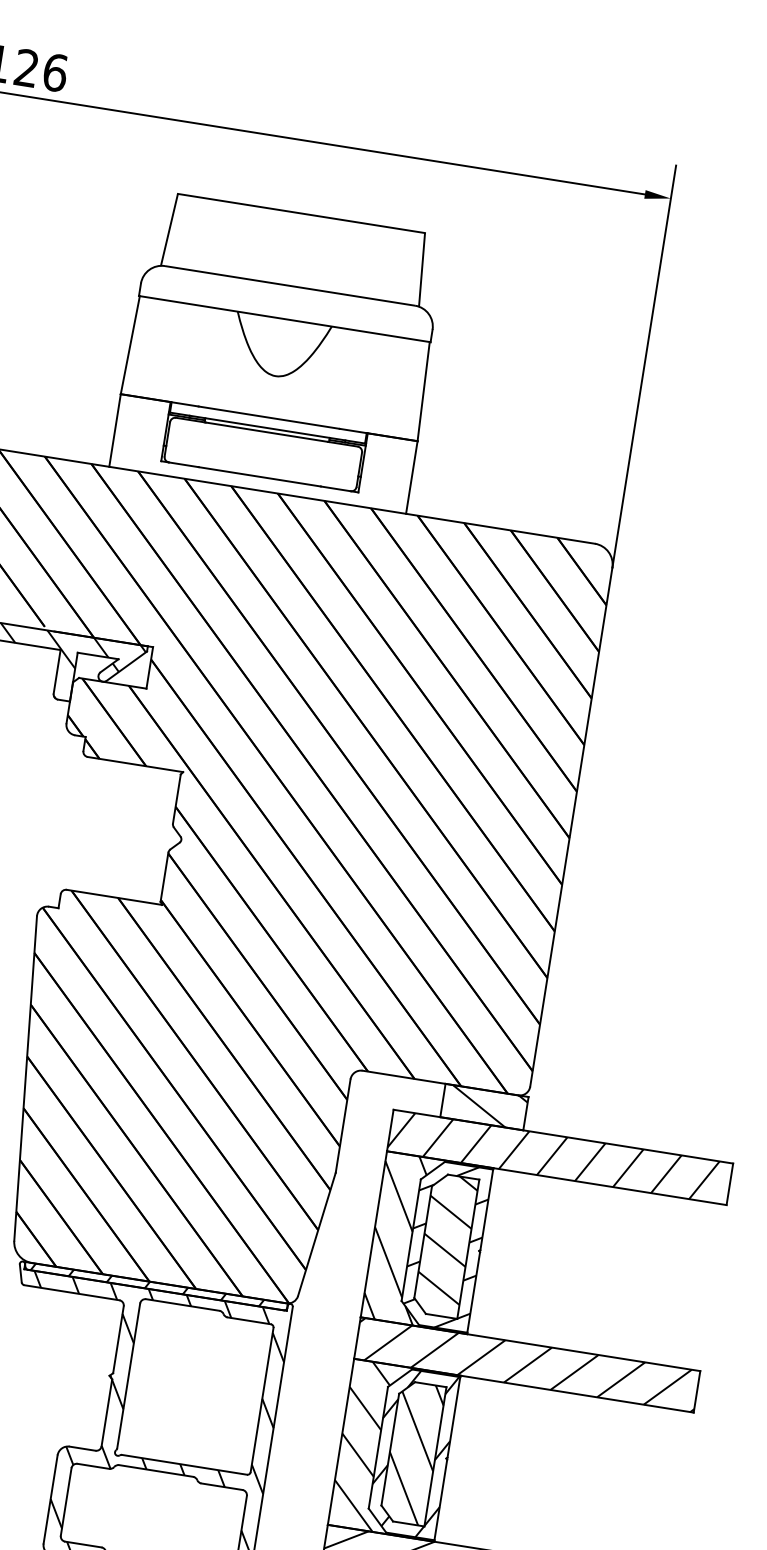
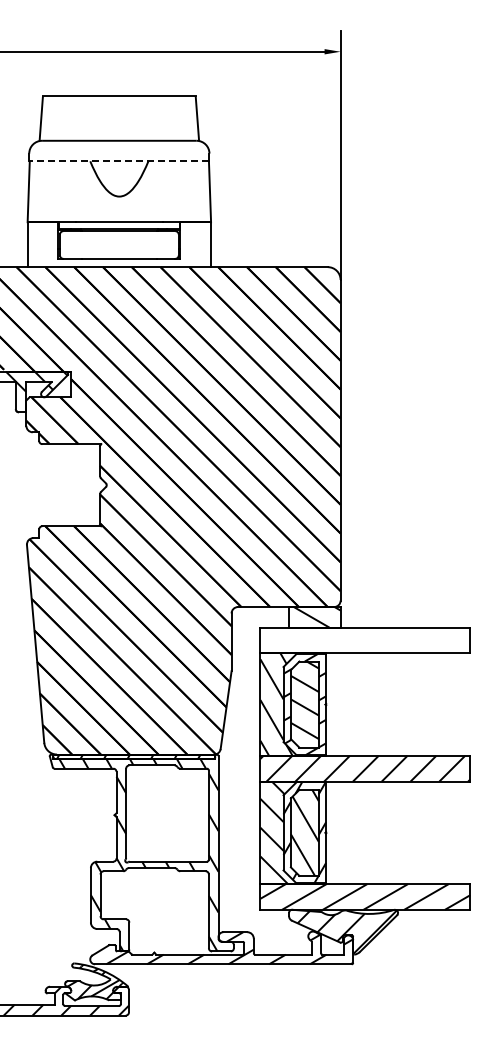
line: (283, 319) -> (118, 161), solid -> dashed
hatch: (552, 1156) -> (360, 640), removed

